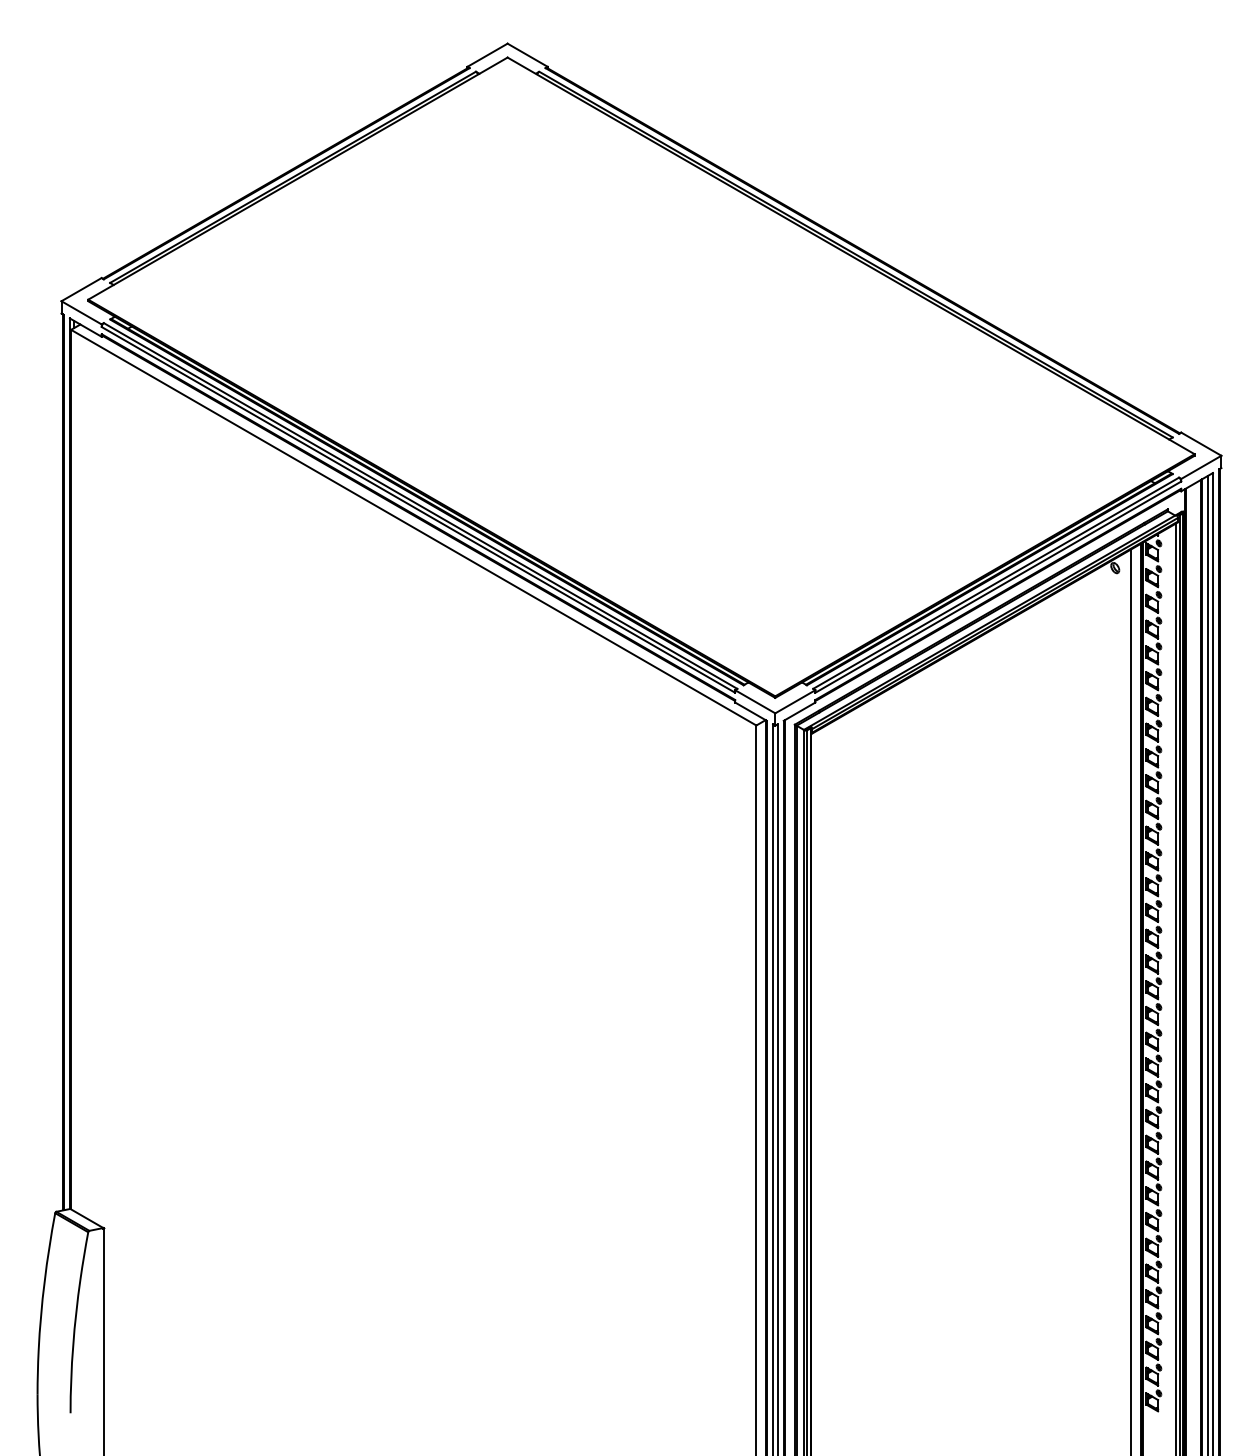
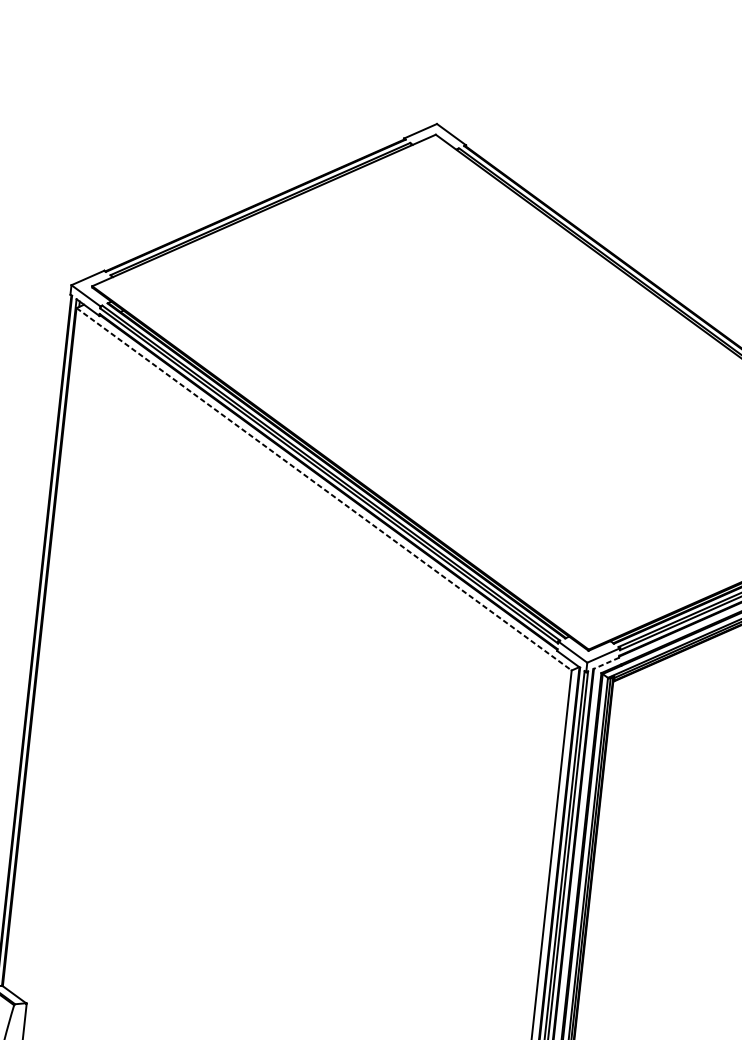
line: (413, 527) -> (323, 489), solid -> dashed
line: (799, 711) -> (606, 663), solid -> dashed

